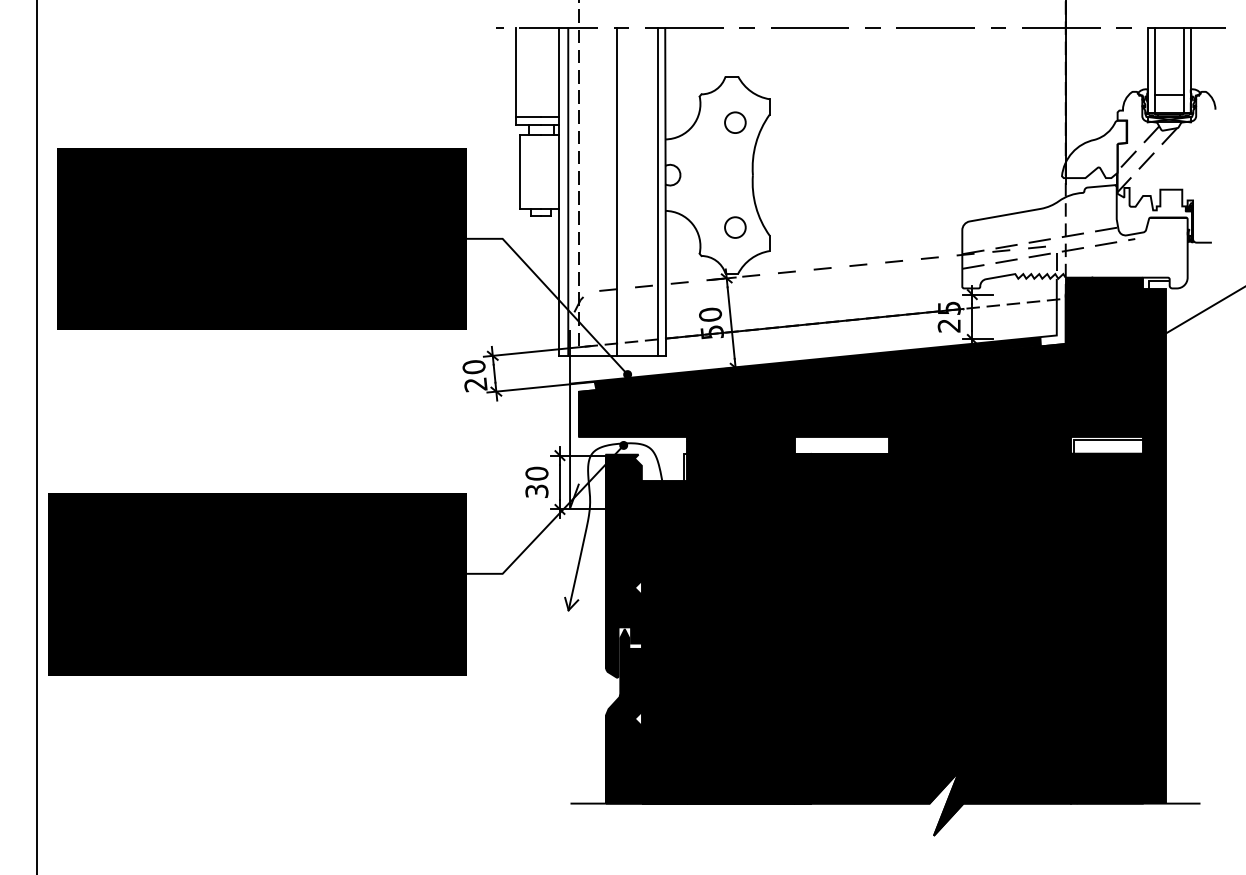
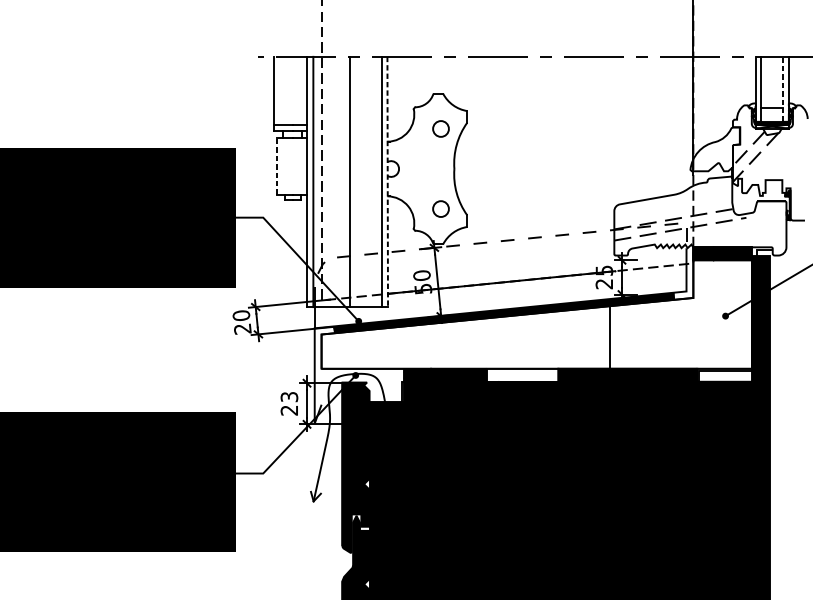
line: (1183, 70) -> (783, 89), solid -> dashed
line: (520, 171) -> (276, 166), solid -> dashed
line: (665, 192) -> (387, 182), solid -> dashed
fill: (860, 365) -> (536, 314), removed
text: (536, 482) -> (289, 403), 30 -> 23

